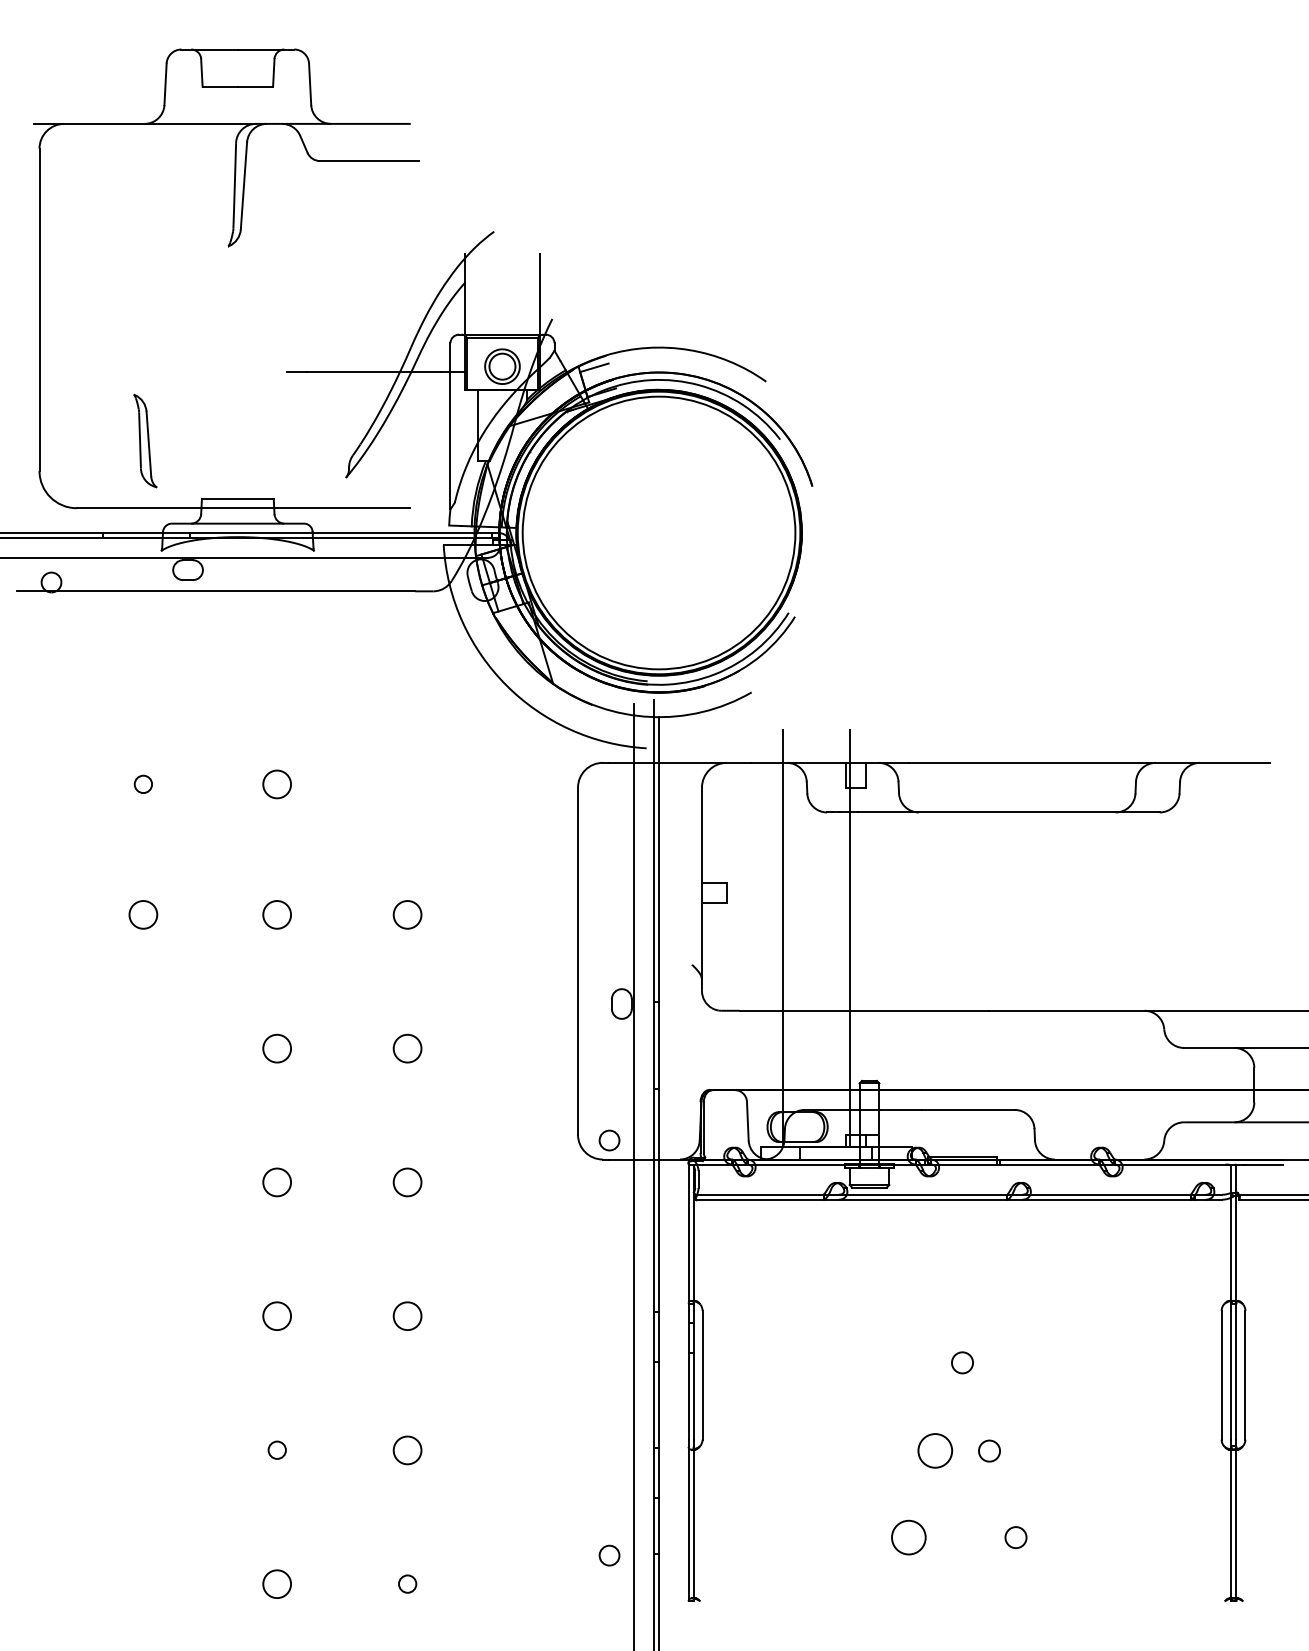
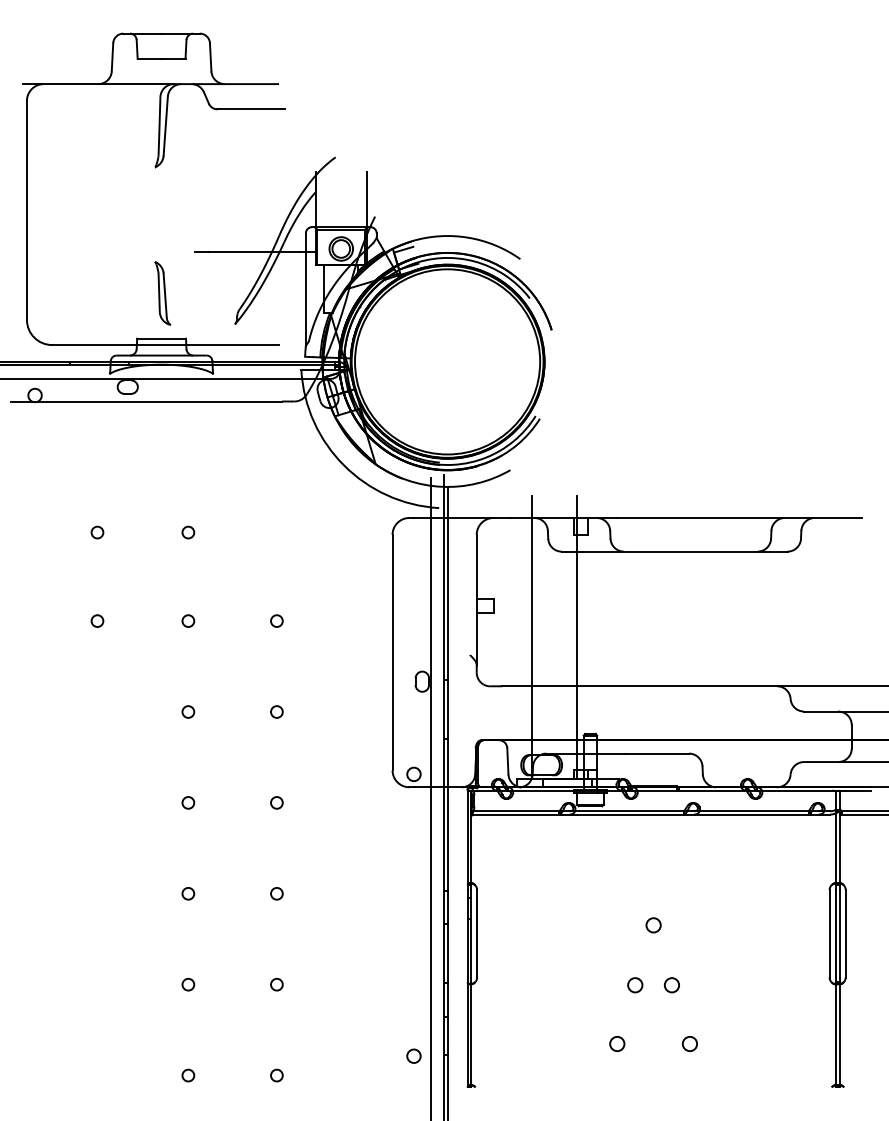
part: (144, 441) -> (162, 293), moved
circle: (277, 784) -> (188, 532), size x0.62
circle: (143, 913) -> (97, 620), size x0.62
circle: (277, 913) -> (188, 620), size x0.62
circle: (407, 913) -> (276, 620), size x0.62
circle: (277, 1047) -> (188, 711), size x0.62
circle: (407, 1047) -> (276, 711), size x0.62
circle: (277, 1181) -> (188, 802), size x0.62
circle: (407, 1181) -> (276, 802), size x0.62
circle: (277, 1315) -> (188, 893), size x0.62
circle: (407, 1315) -> (276, 893), size x0.62
circle: (407, 1449) -> (276, 984), size x0.62
circle: (935, 1451) -> (635, 985), size x0.62
circle: (909, 1536) -> (617, 1043), size x0.62
circle: (277, 1583) -> (188, 1075), size x0.62

